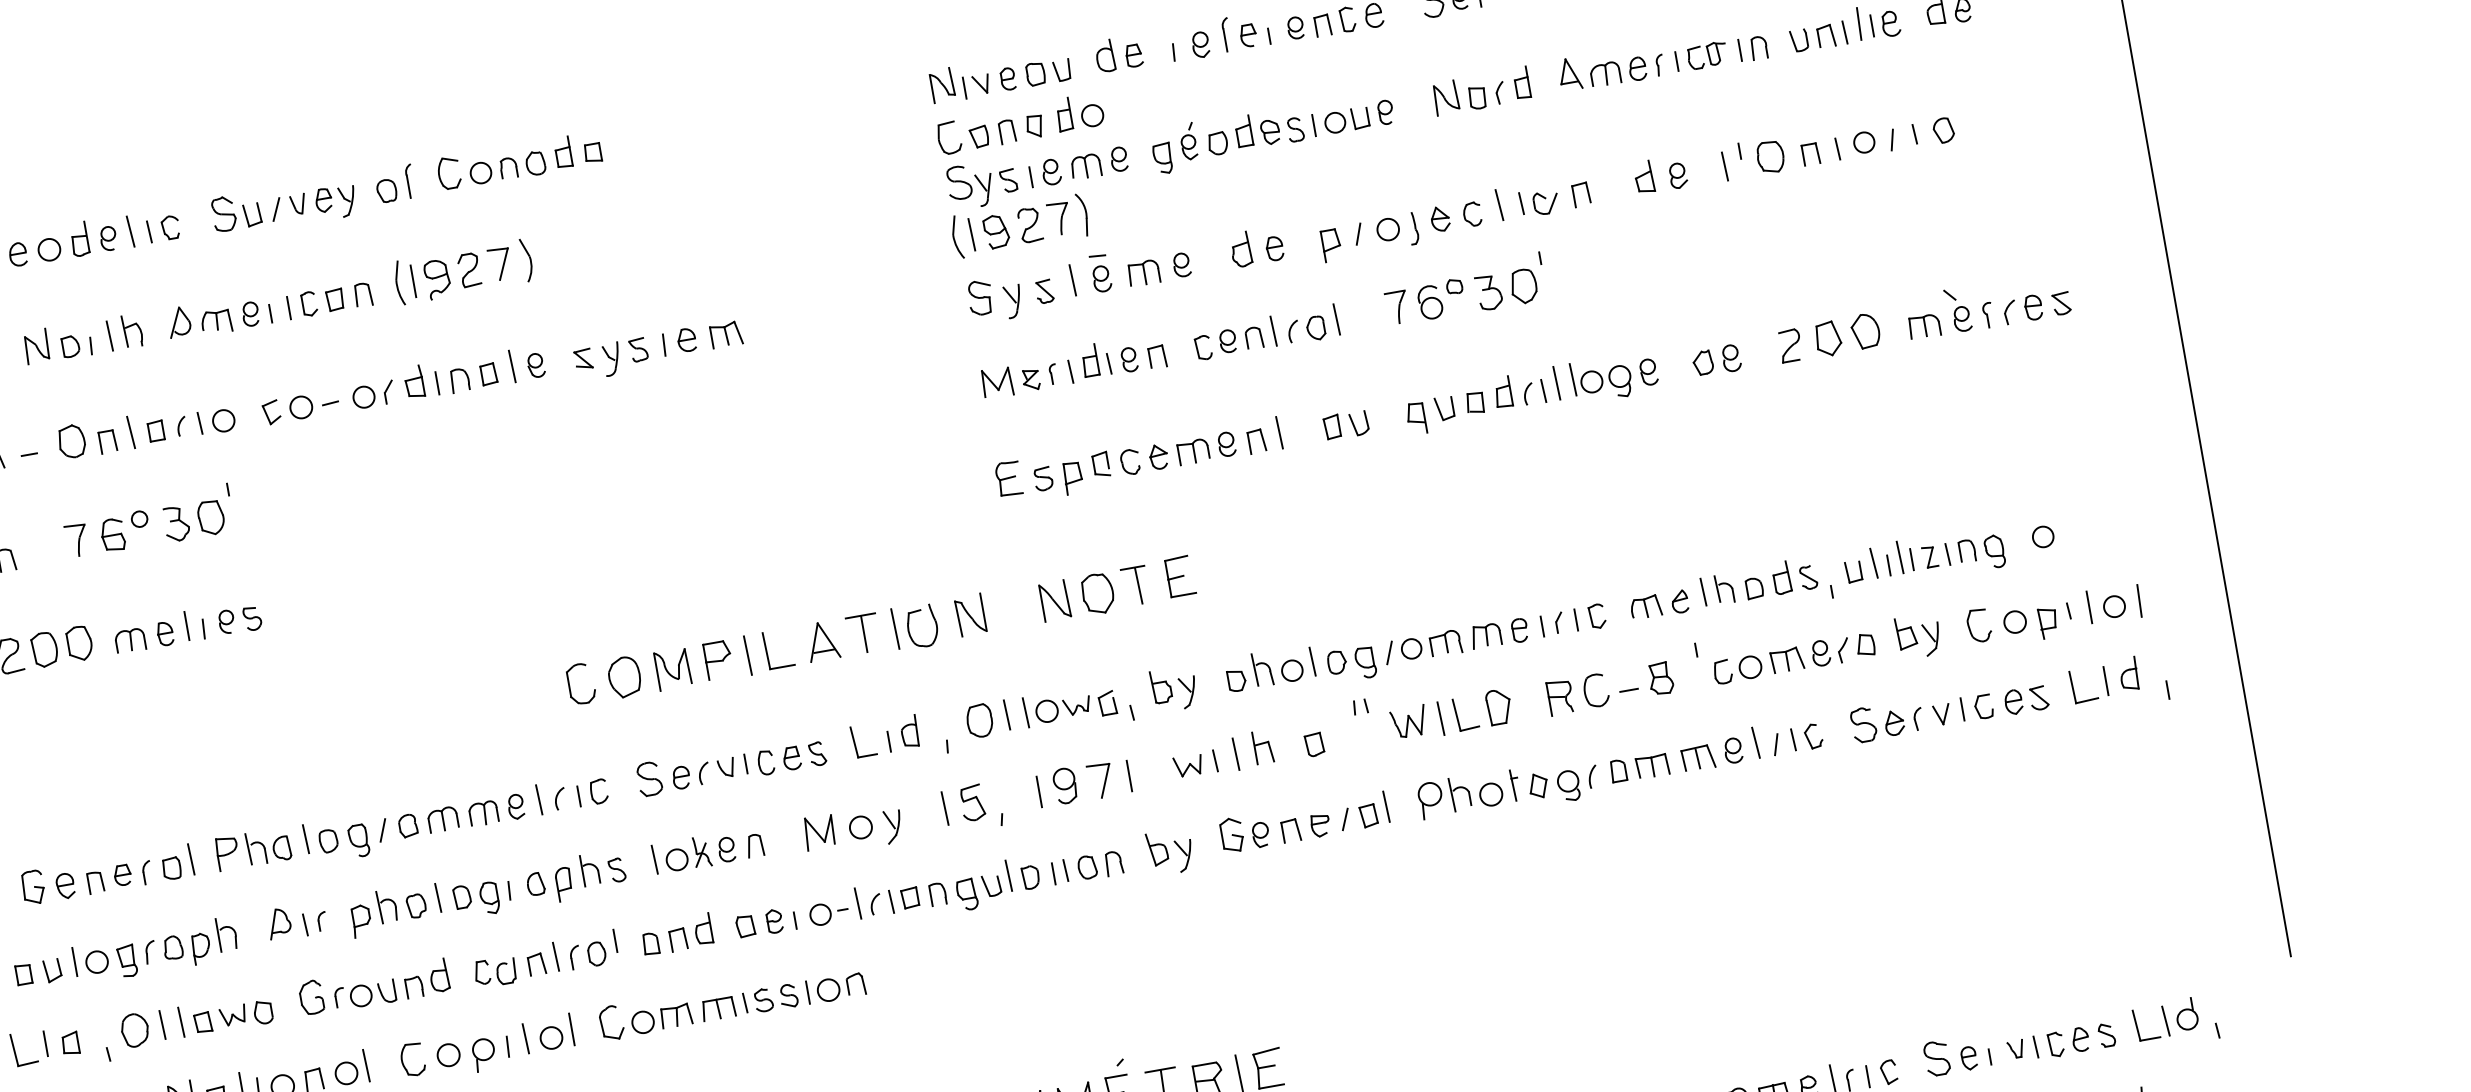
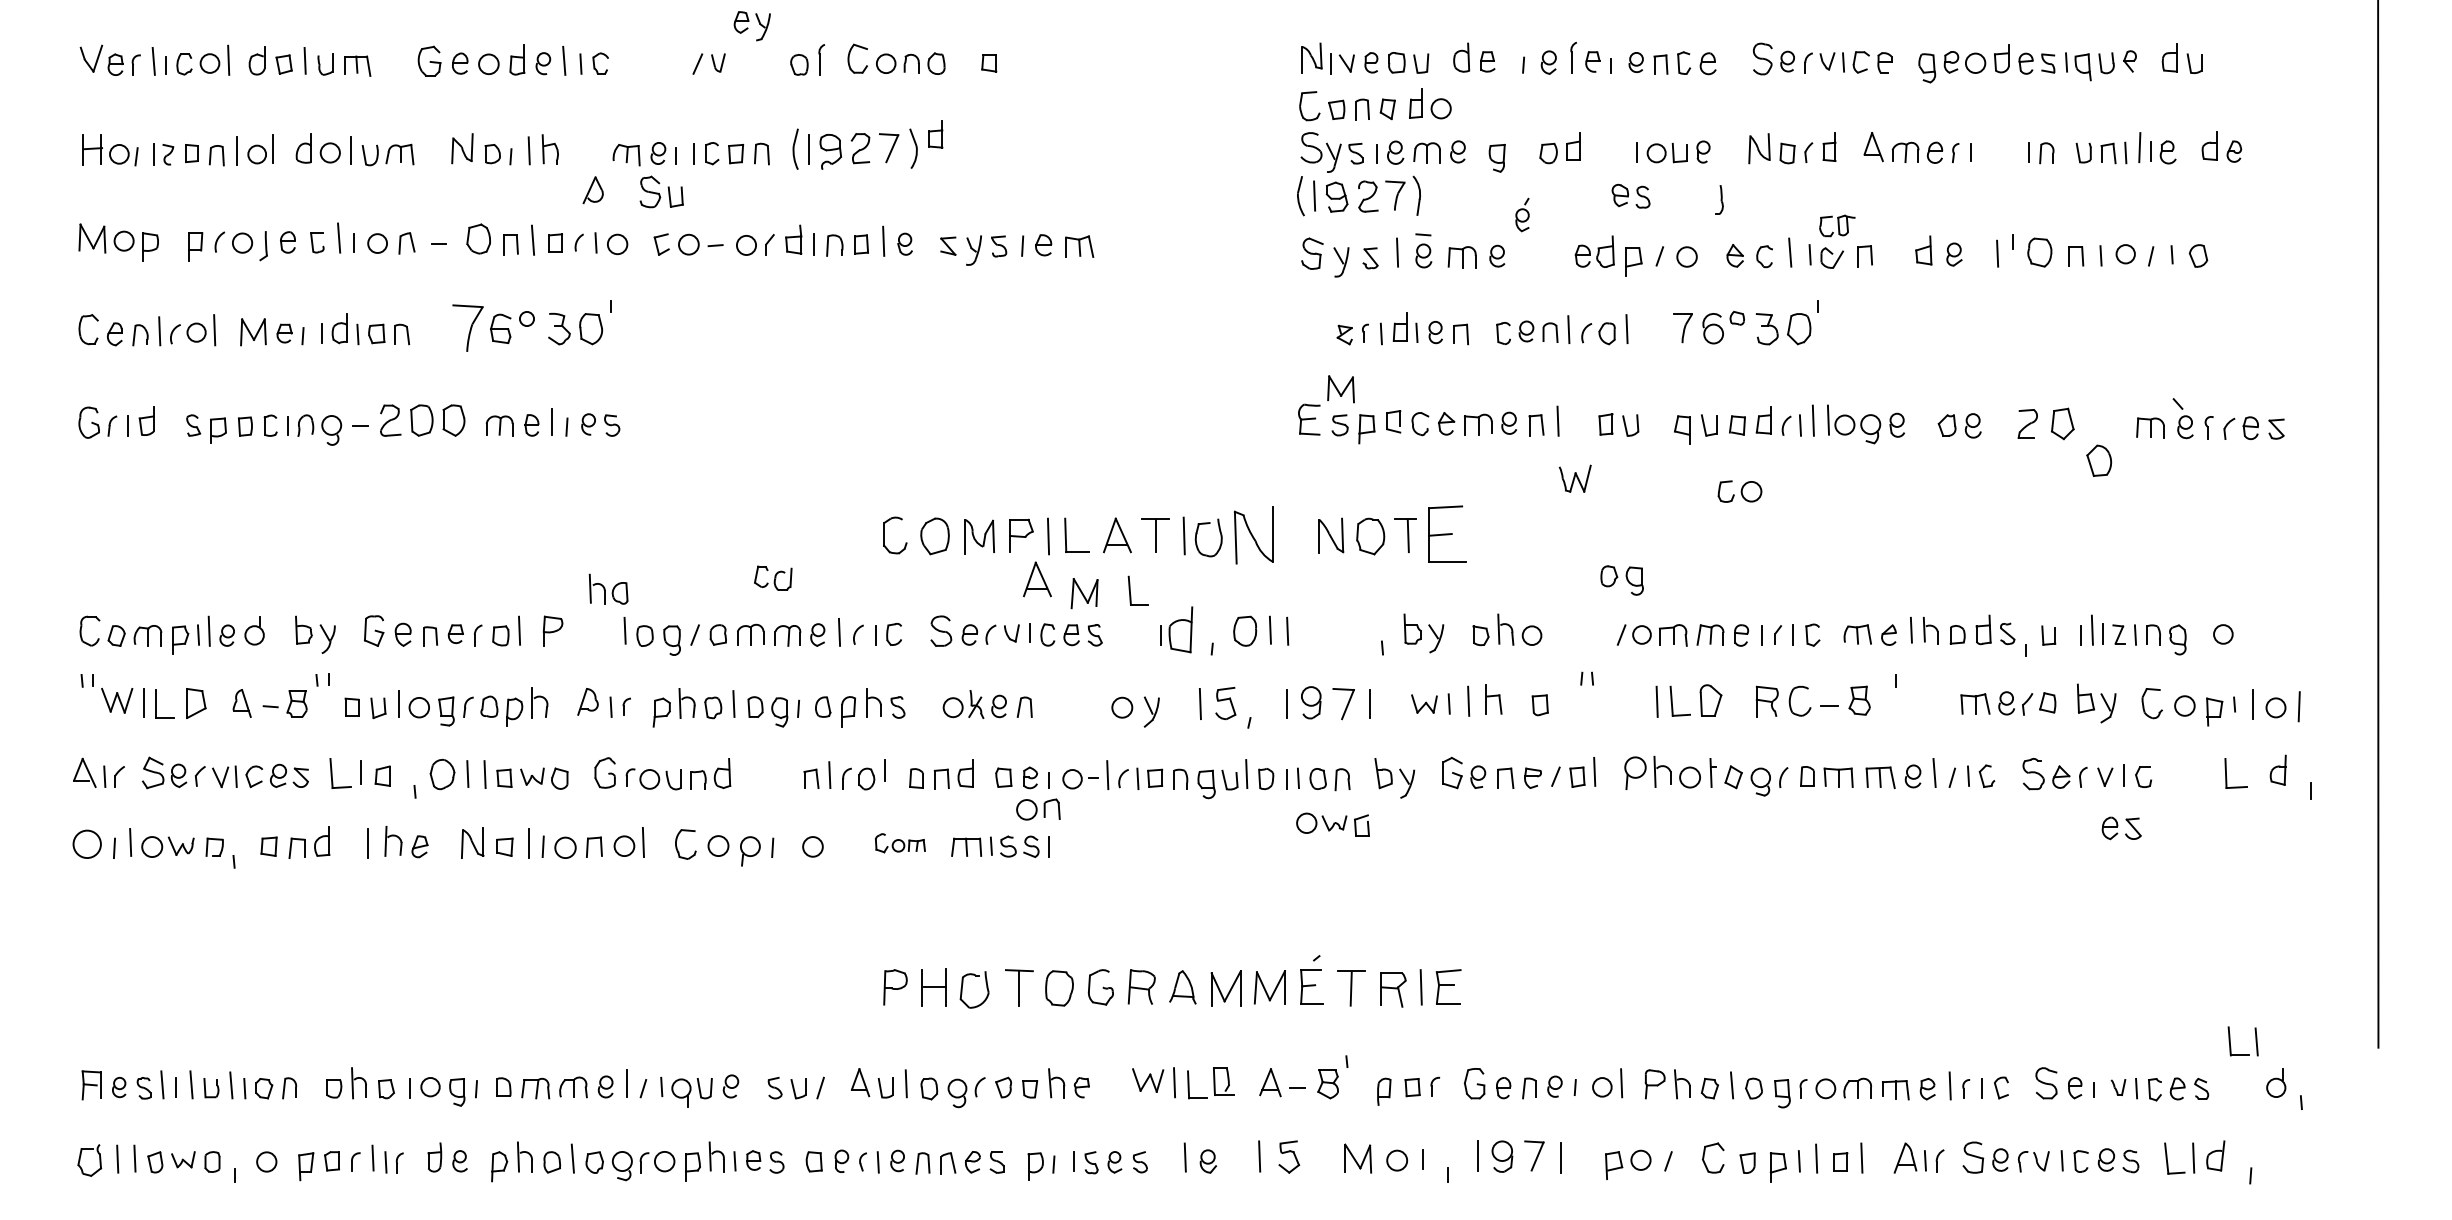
part: (1707, 55) -> (1837, 225), moved
part: (1281, 130) -> (1630, 195), moved
part: (1188, 141) -> (1522, 214), moved
part: (562, 152) -> (935, 134), moved
part: (335, 202) -> (751, 26), moved
part: (236, 211) -> (661, 191), moved
part: (1413, 228) -> (1719, 199), moved
part: (1240, 249) -> (1605, 251), moved
part: (178, 322) -> (592, 190), moved
part: (1865, 330) -> (2099, 460), moved
part: (996, 383) -> (1340, 389), moved
part: (76, 540) -> (467, 328), size x1.6
line: (1874, 562) -> (2068, 630), removed
part: (1179, 576) -> (1446, 533), size x1.6
part: (970, 615) -> (1253, 535), size x1.6
line: (1312, 661) -> (1551, 630), removed
part: (1351, 664) -> (1621, 580), moved
part: (1737, 669) -> (1739, 491), moved
line: (2105, 680) -> (2256, 772), removed
part: (2026, 700) -> (2121, 828), moved
part: (744, 704) -> (1037, 579), added
part: (1075, 707) -> (1332, 824), moved
part: (1408, 721) -> (1574, 478), moved
part: (909, 731) -> (1180, 629), size x1.6
part: (855, 742) -> (1130, 590), moved
part: (819, 832) -> (1084, 593), moved
part: (268, 845) -> (608, 588), moved
line: (653, 859) -> (932, 703), removed
part: (495, 971) -> (773, 577), moved
part: (841, 987) -> (1038, 809), moved
part: (645, 1017) -> (900, 843), size x0.6
part: (2137, 1025) -> (2230, 1041), moved
line: (571, 1029) -> (832, 842), removed
line: (525, 1038) -> (789, 843), removed

